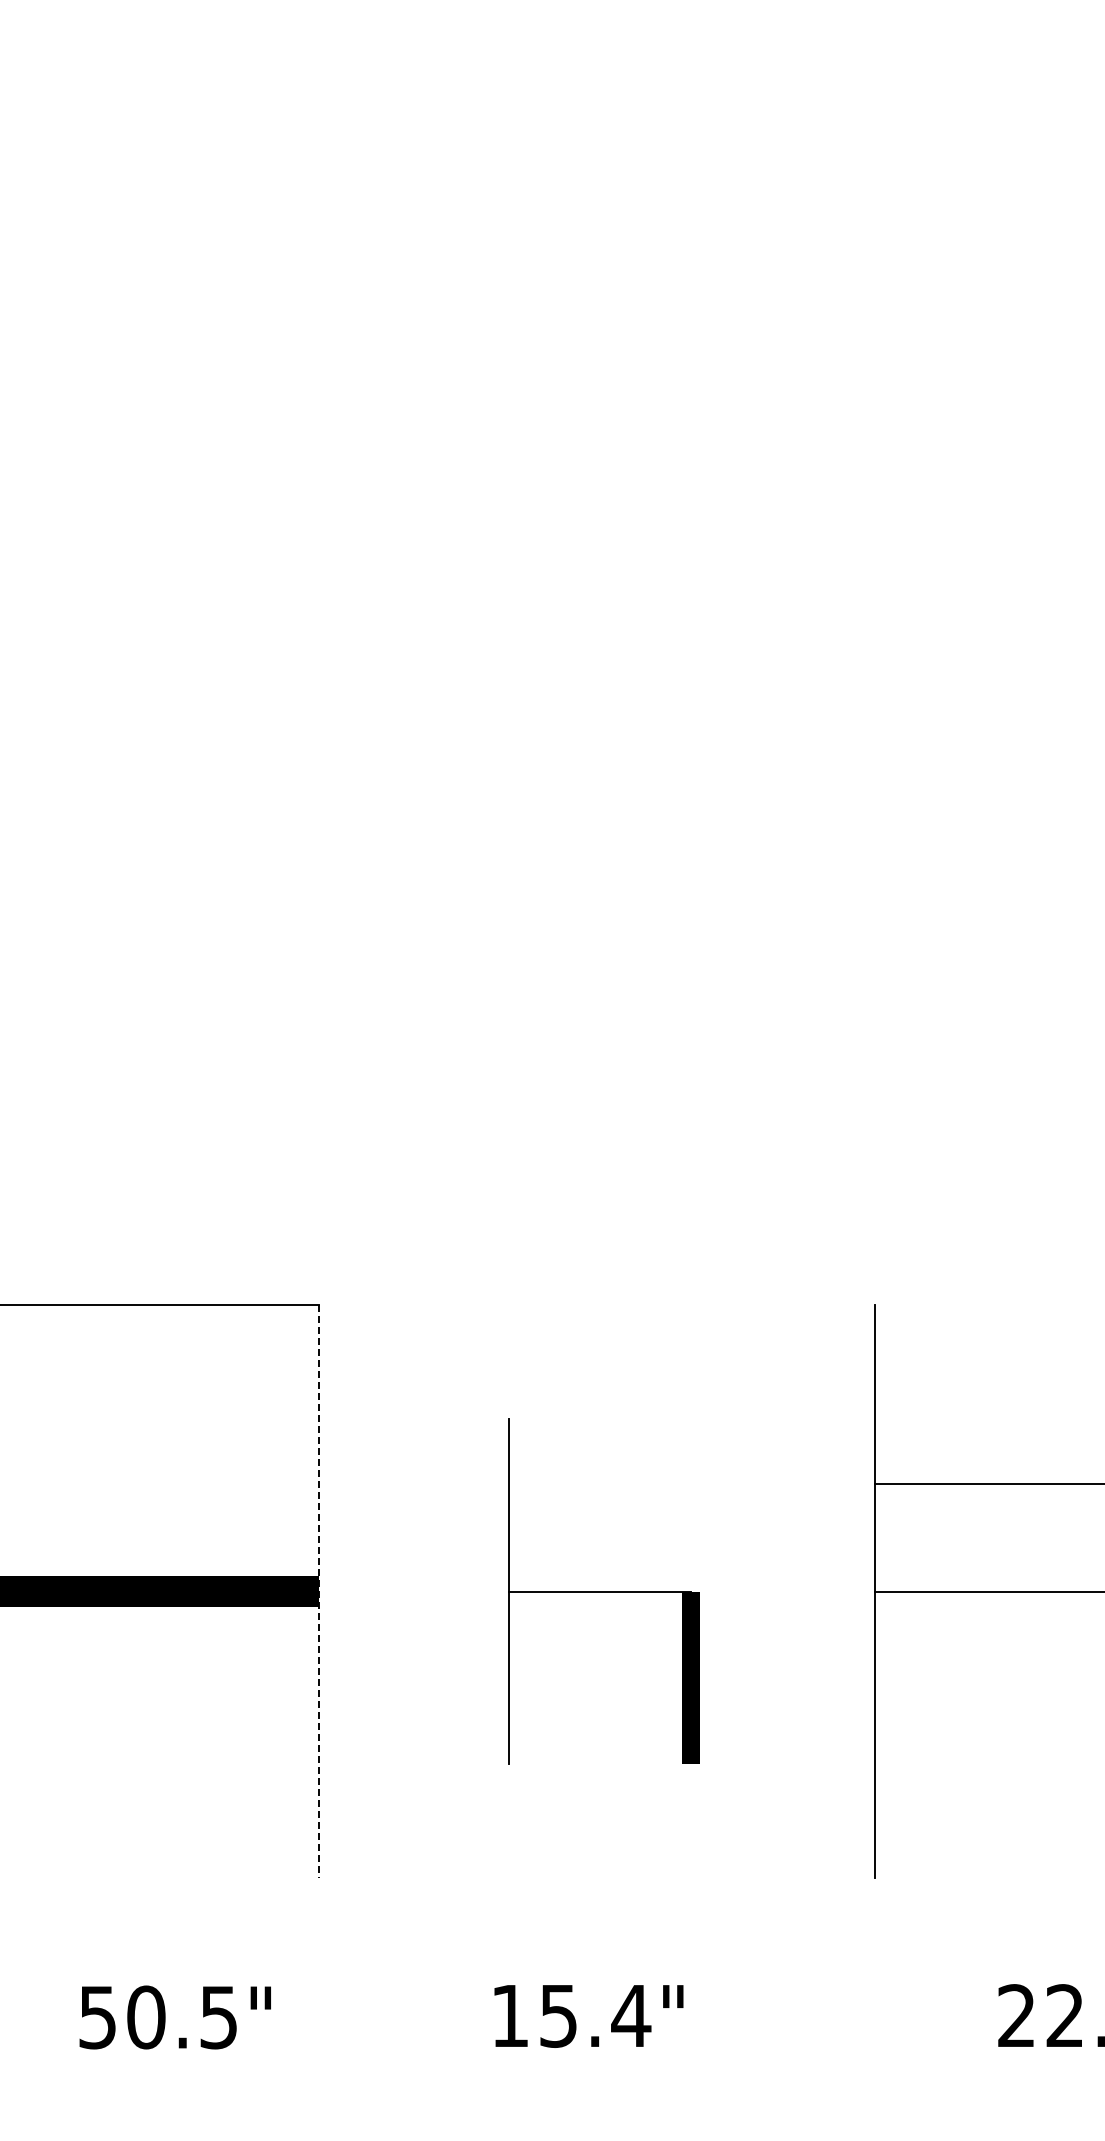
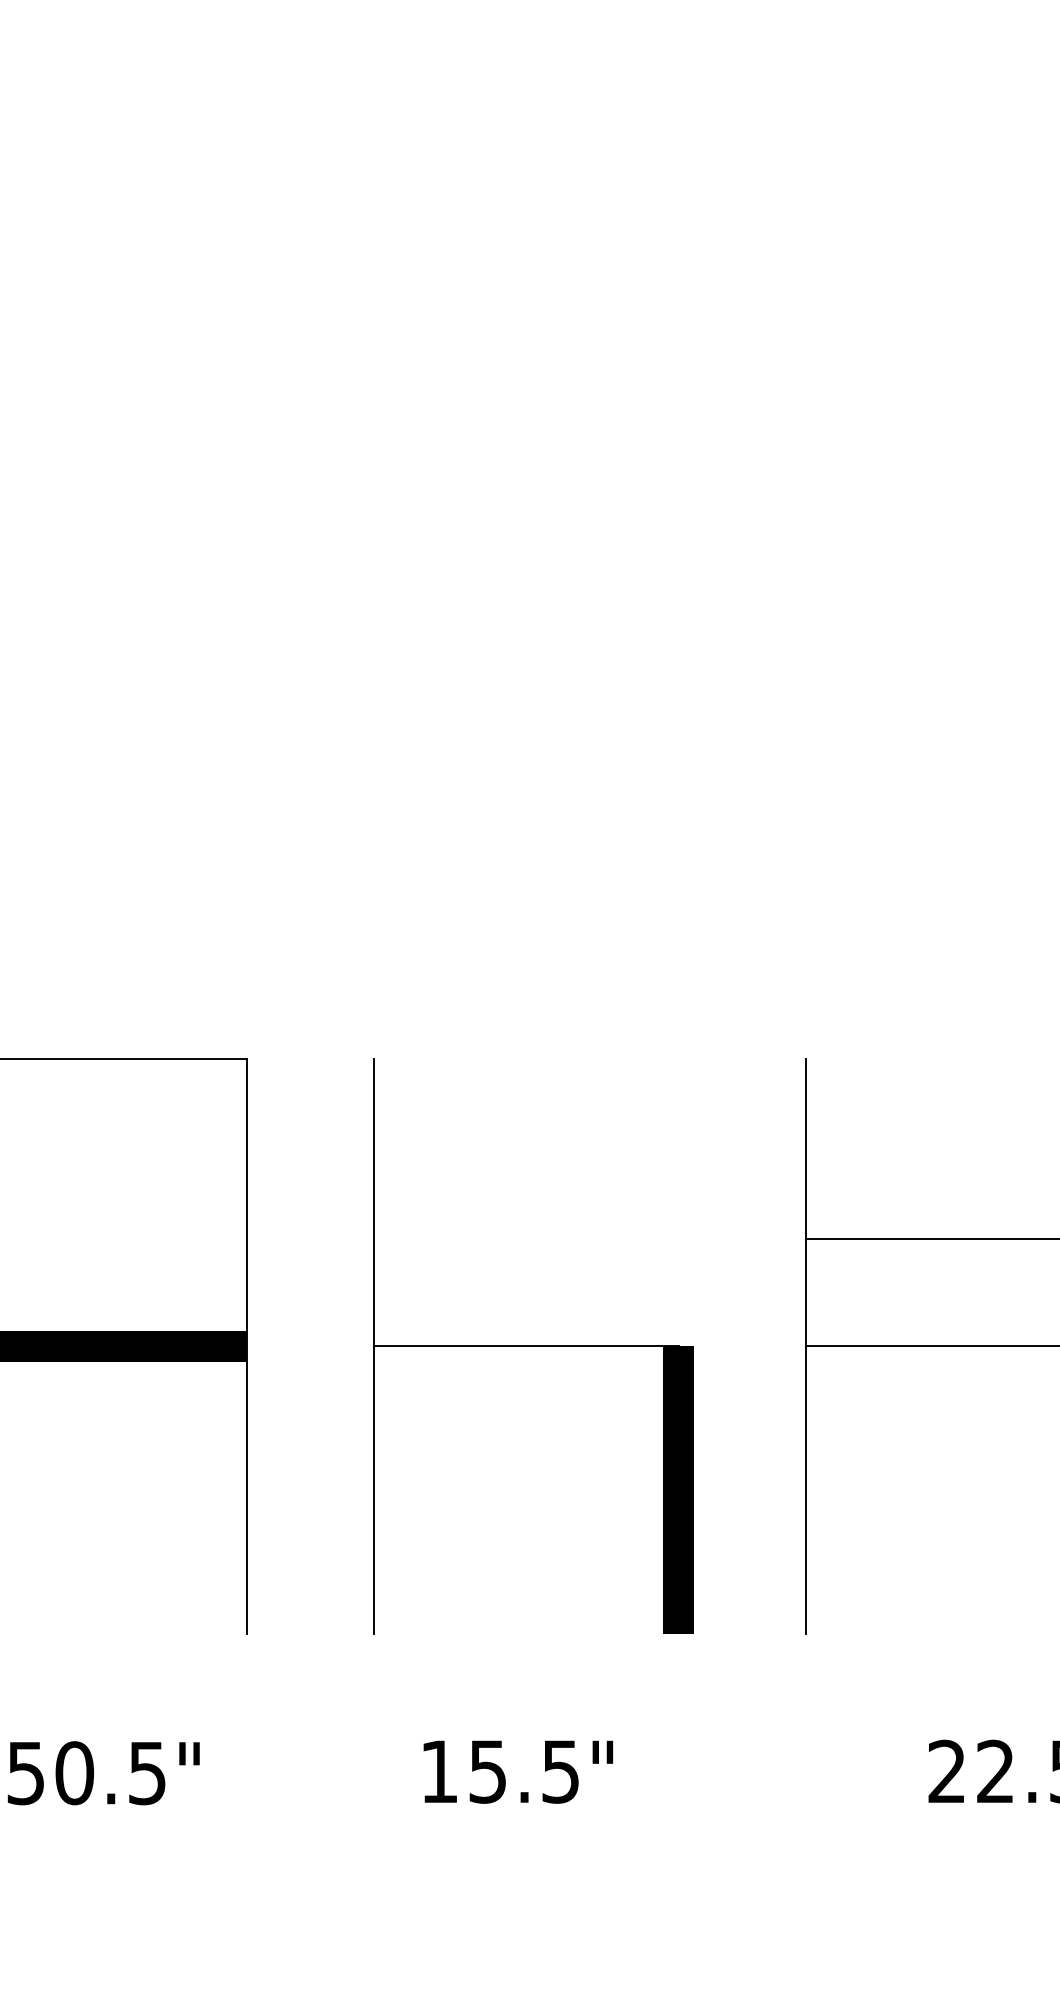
line: (318, 1591) -> (247, 1346), dashed -> solid
part: (603, 1591) -> (532, 1346), size x1.67
text: (631, 2016) -> (561, 1772), 15.4" -> 15.5"

